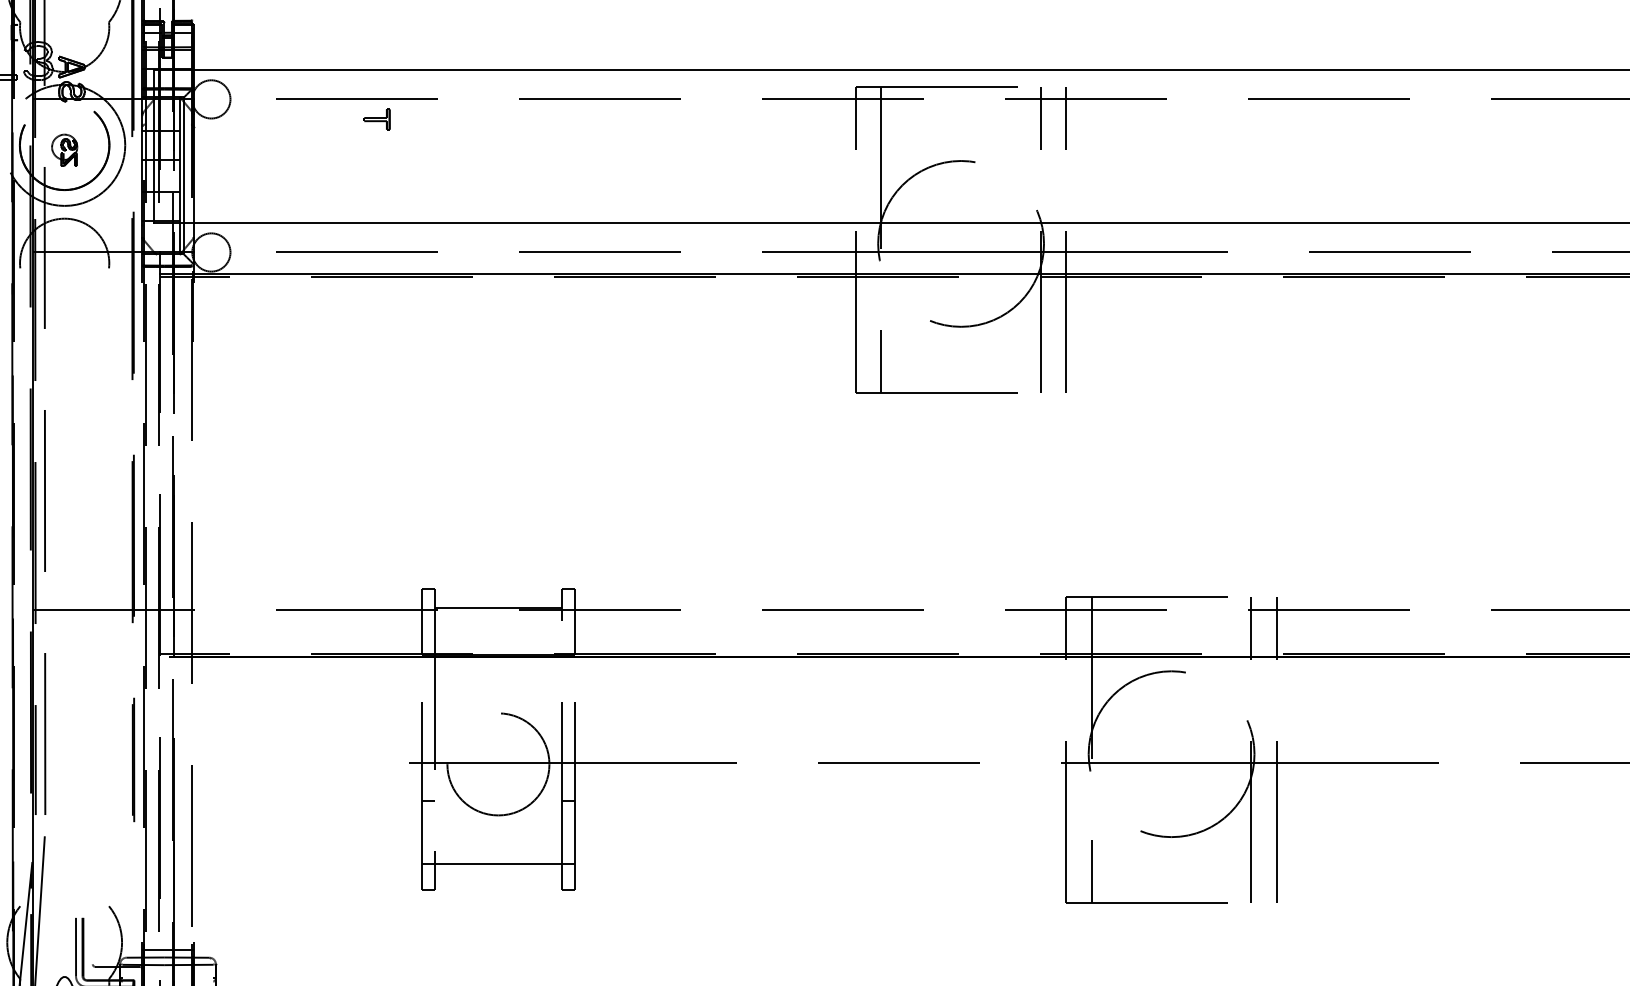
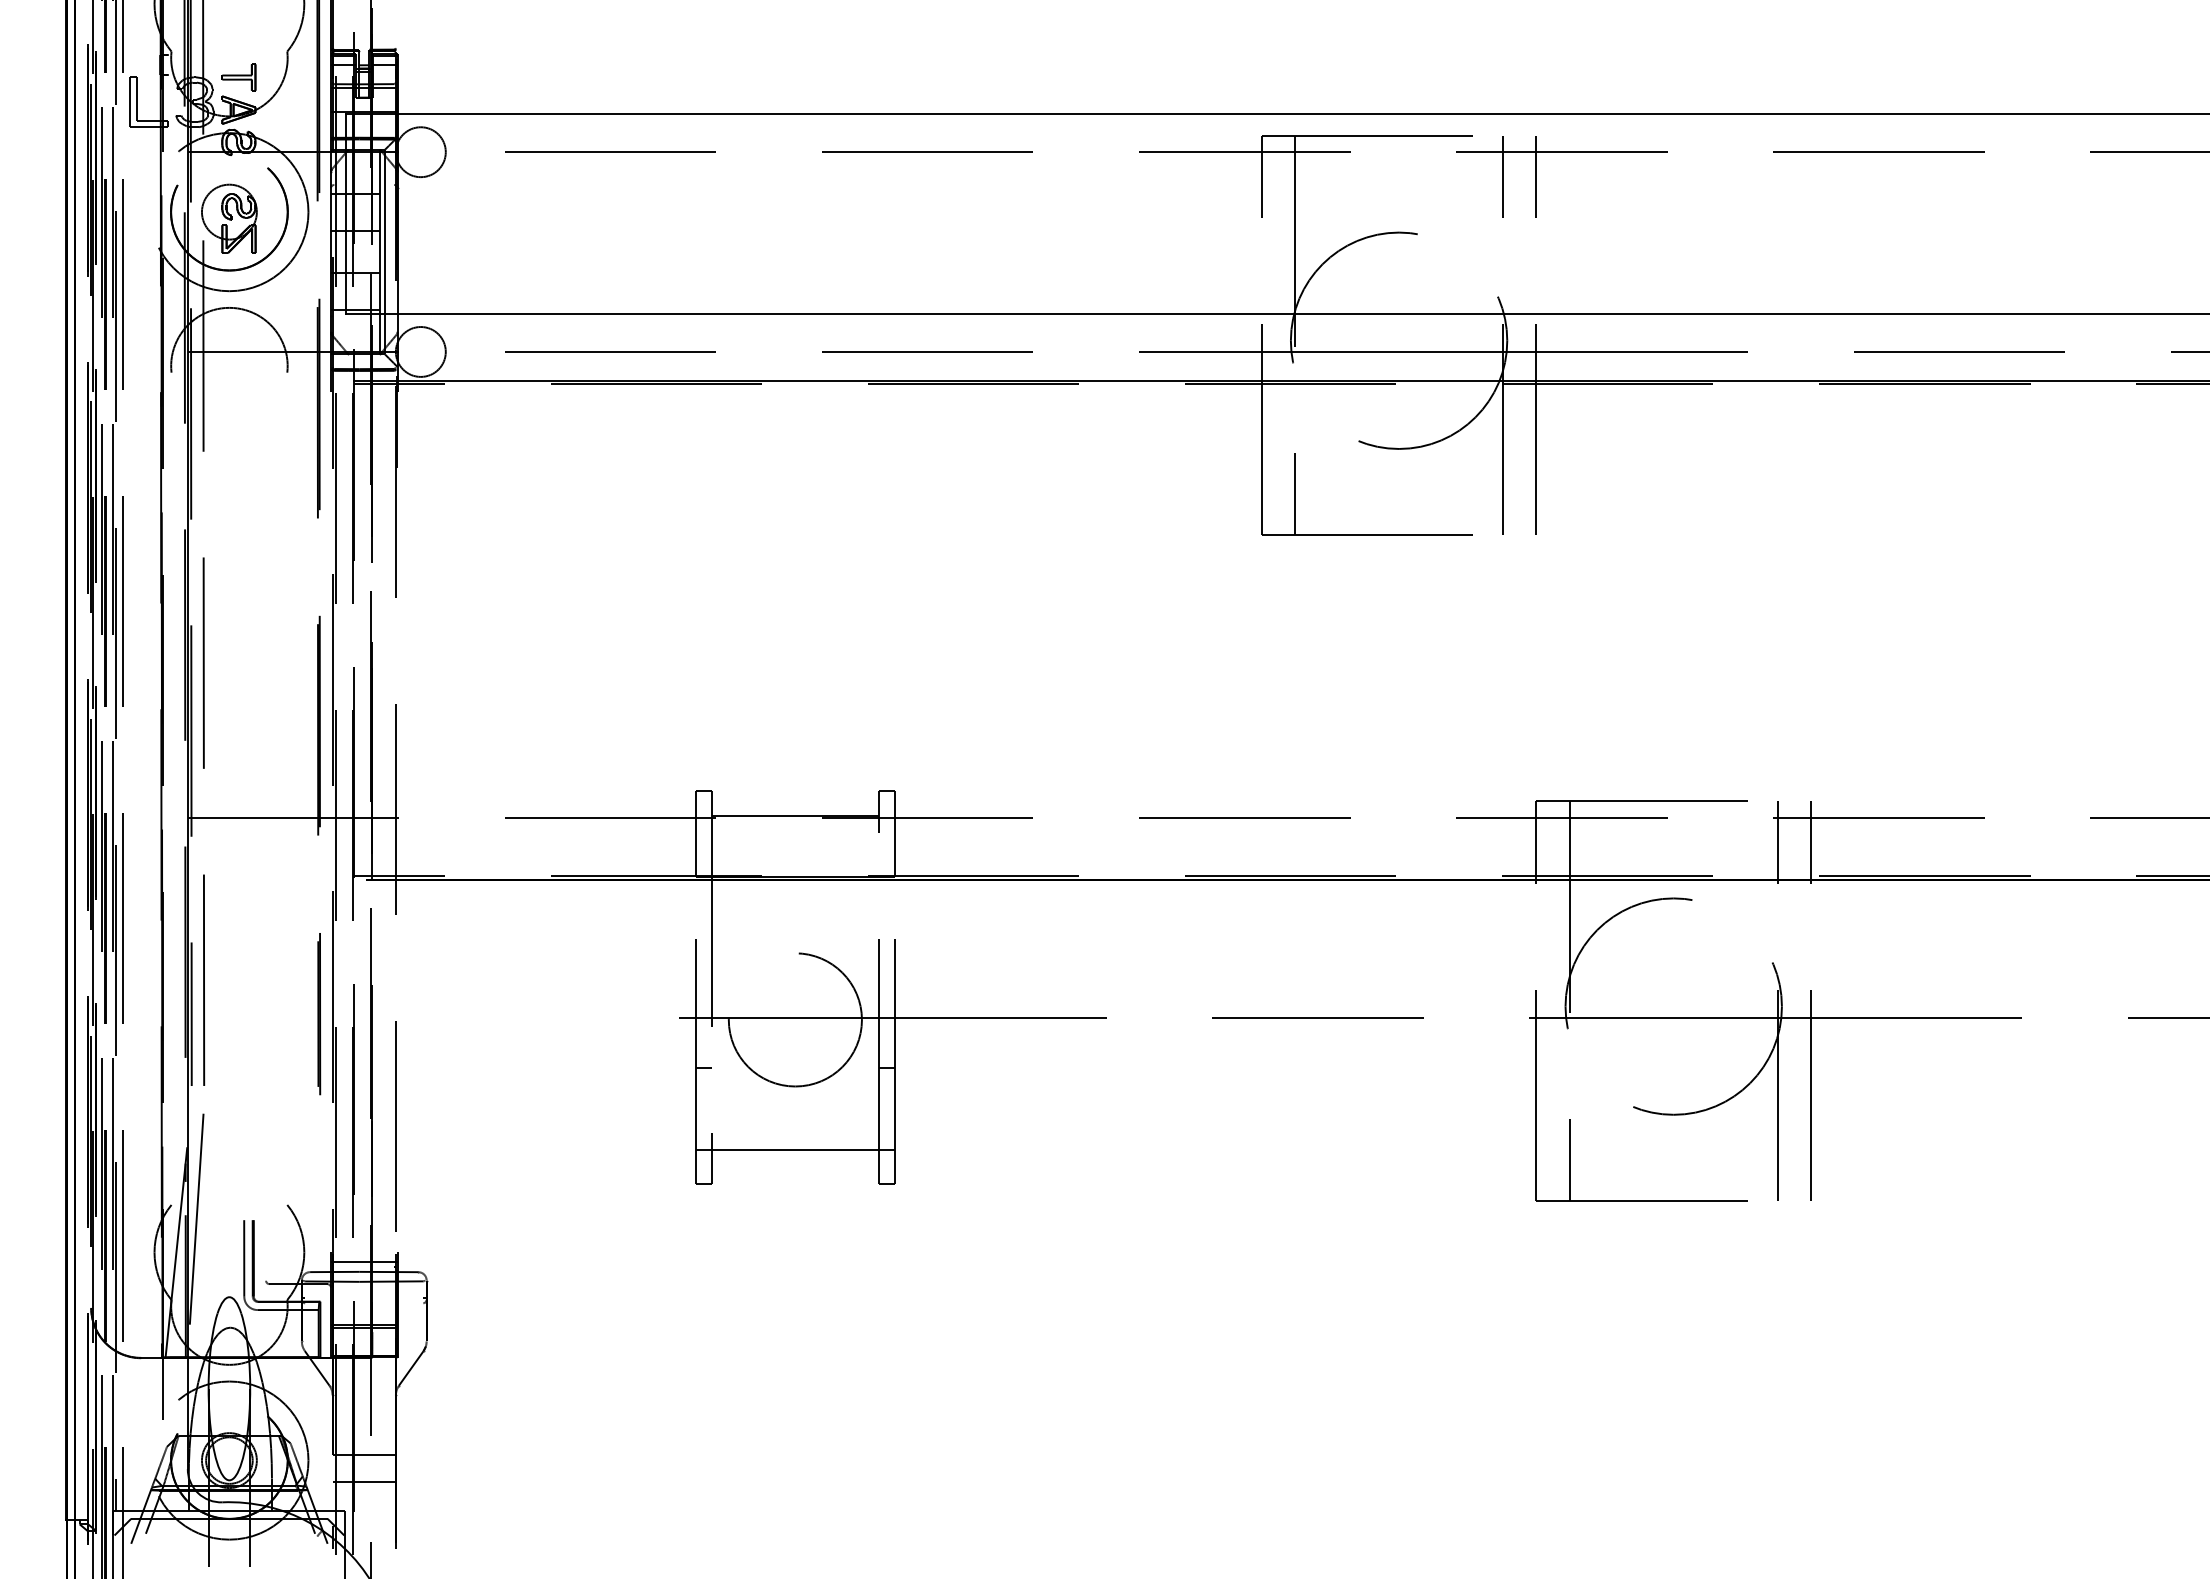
part: (376, 119) -> (238, 77), moved
part: (64, 150) -> (229, 218), size x1.67

